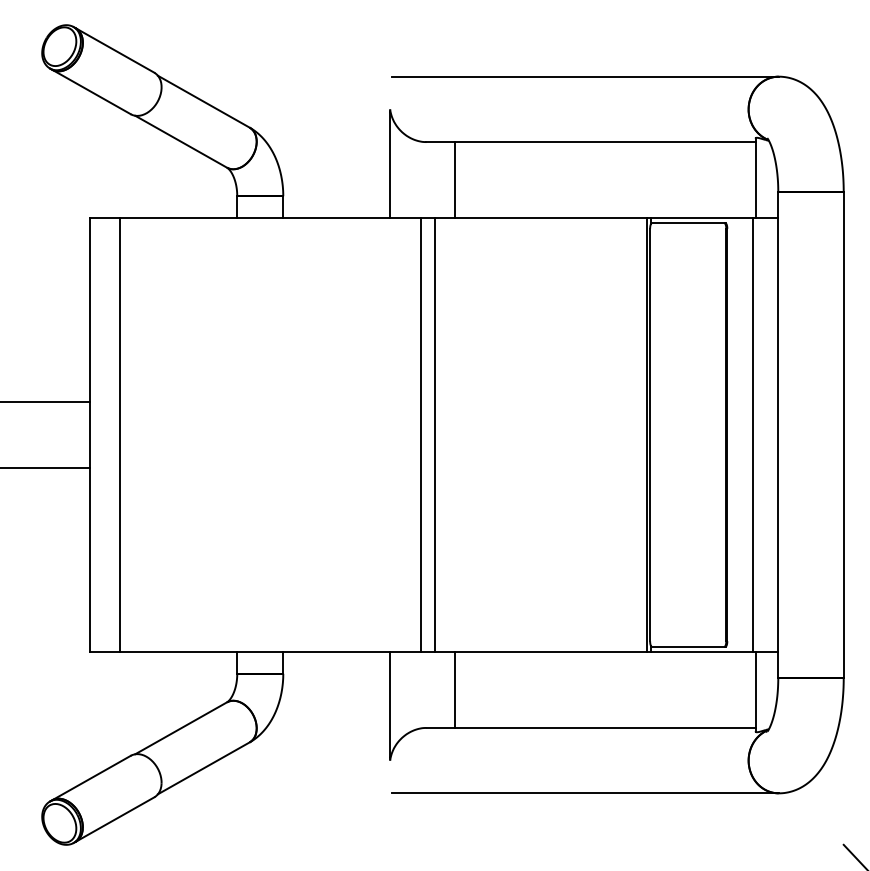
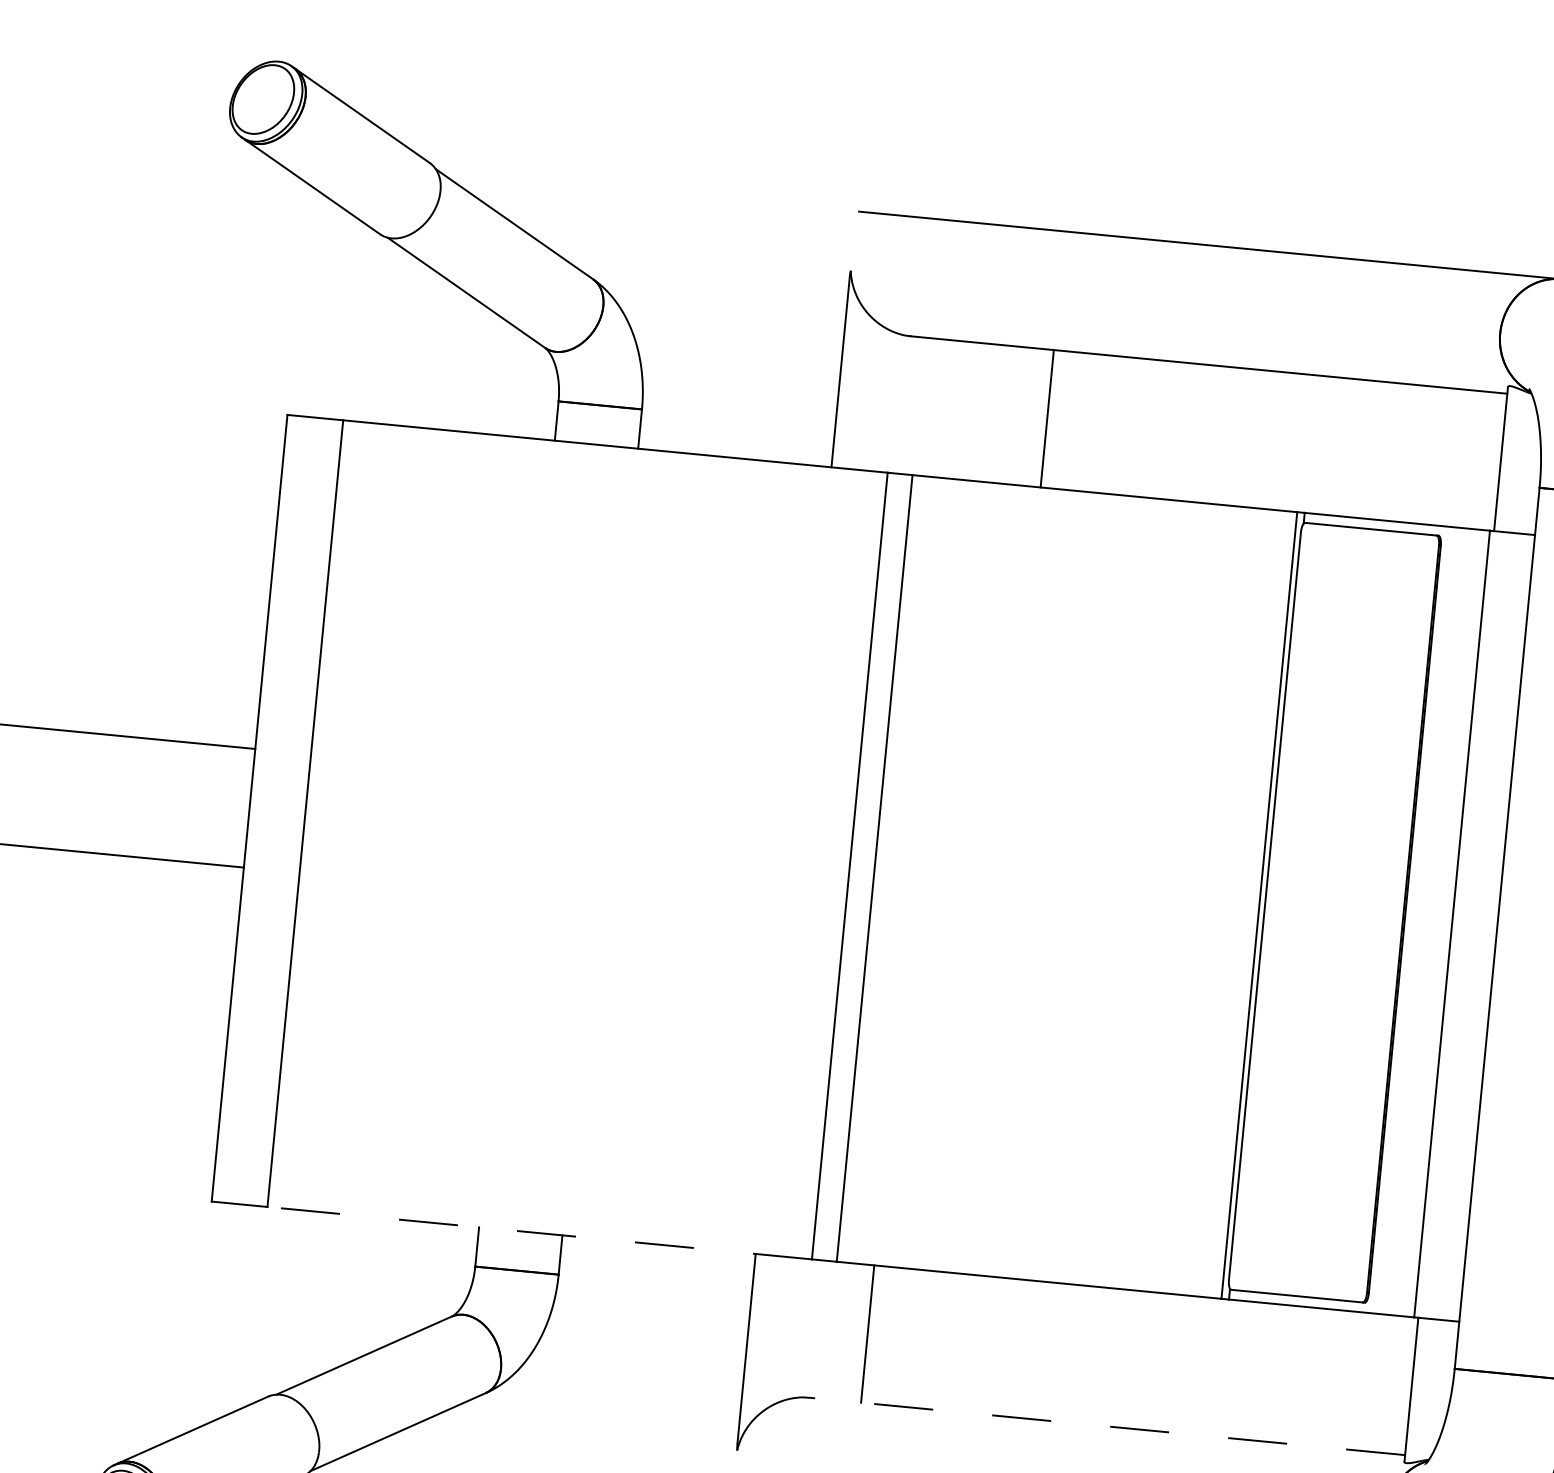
line: (455, 179) -> (1047, 417), moved
line: (270, 652) -> (539, 1233), solid -> dashed
line: (591, 727) -> (1107, 1425), solid -> dashed

